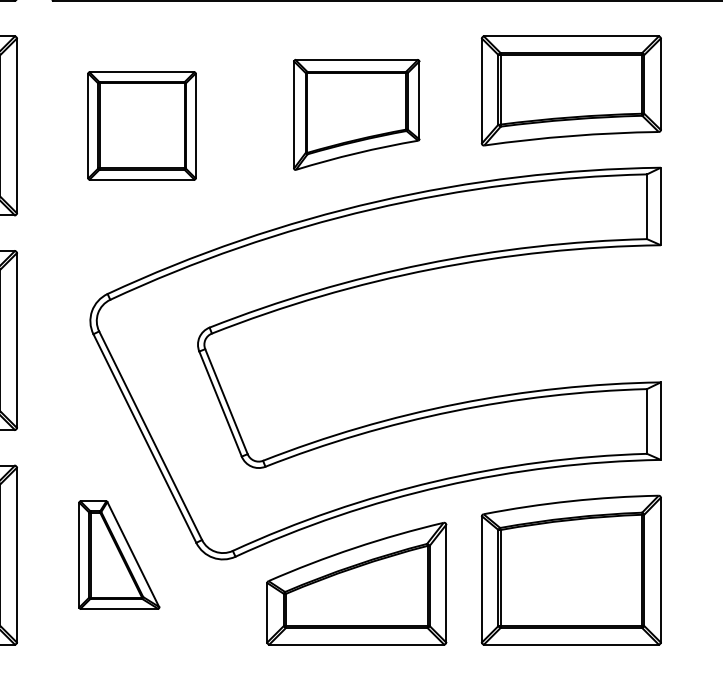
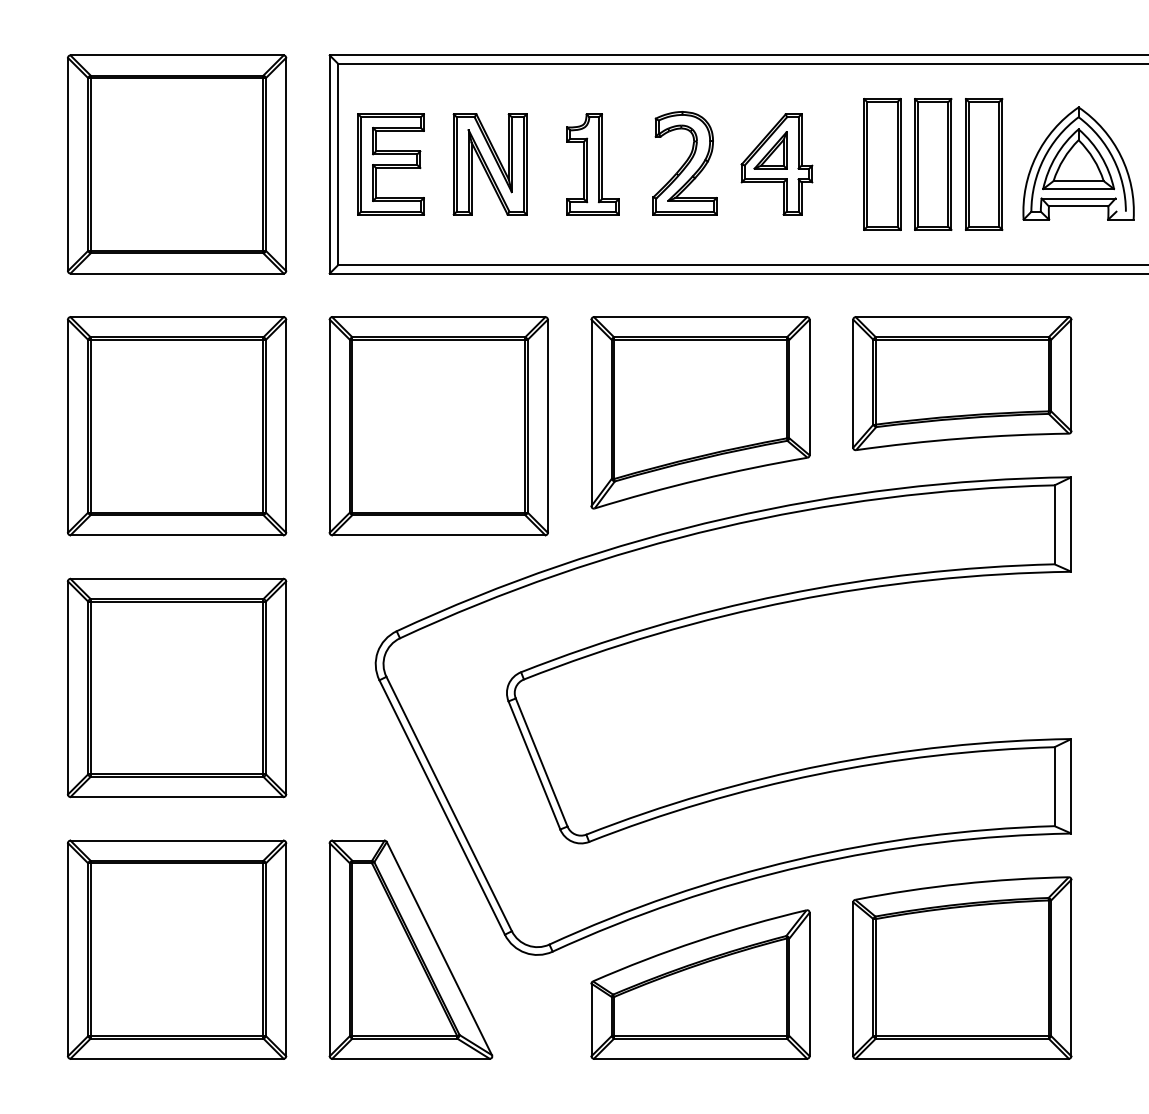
part: (356, 114) -> (700, 412), size x1.43
part: (141, 126) -> (438, 426), size x1.67
part: (118, 554) -> (410, 949), size x1.67

